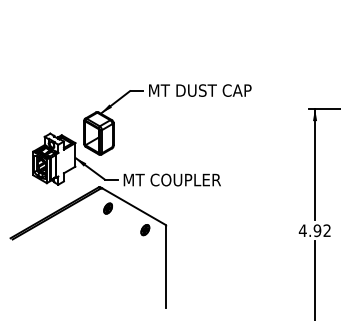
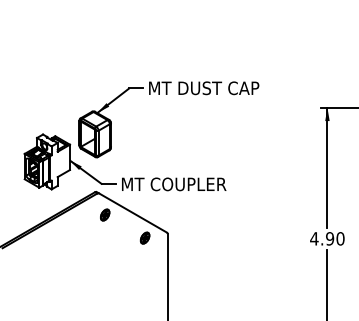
text: (327, 230) -> (340, 238), 4.92 -> 4.90

